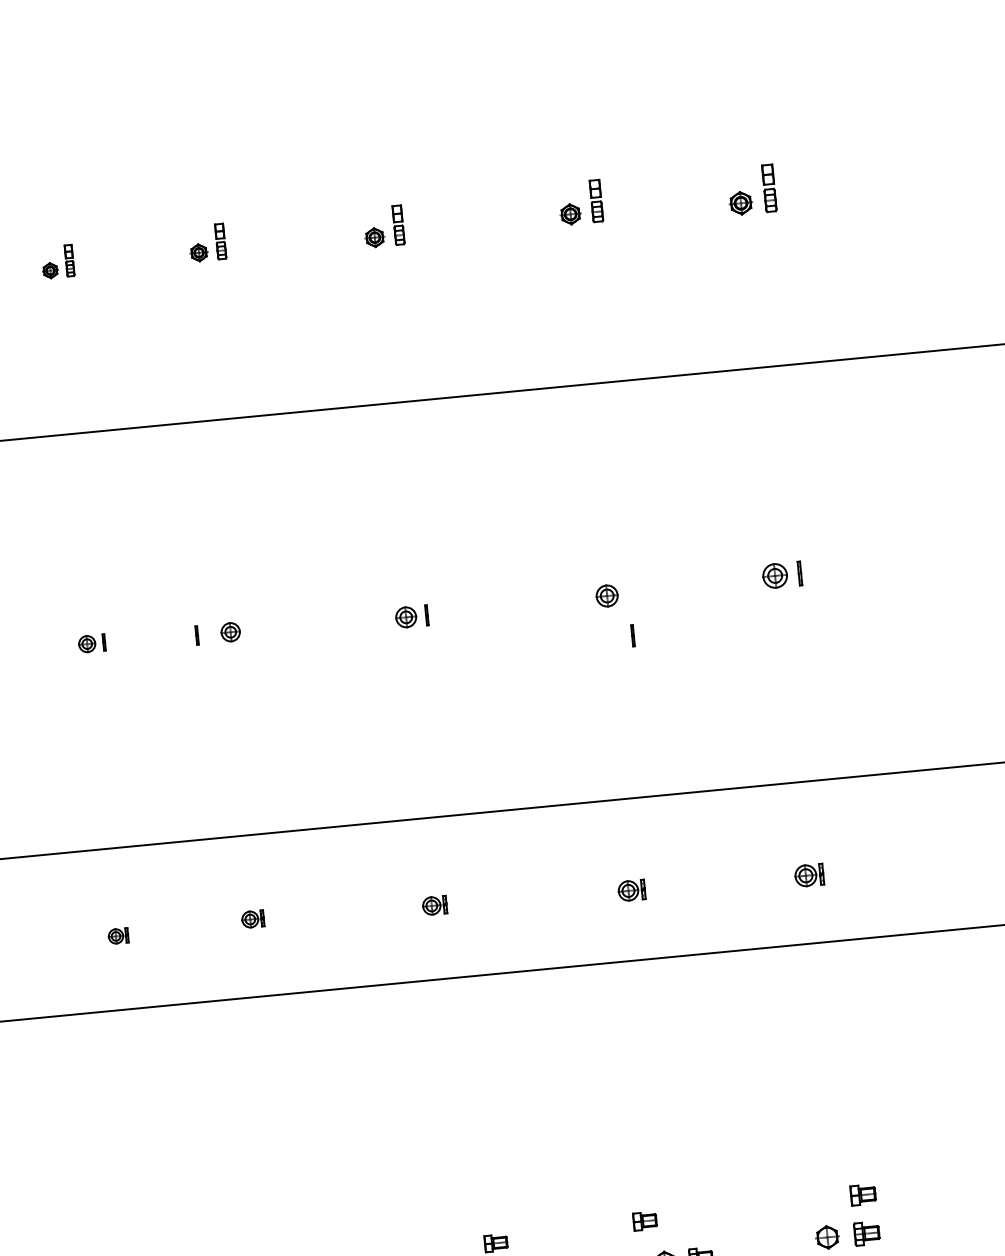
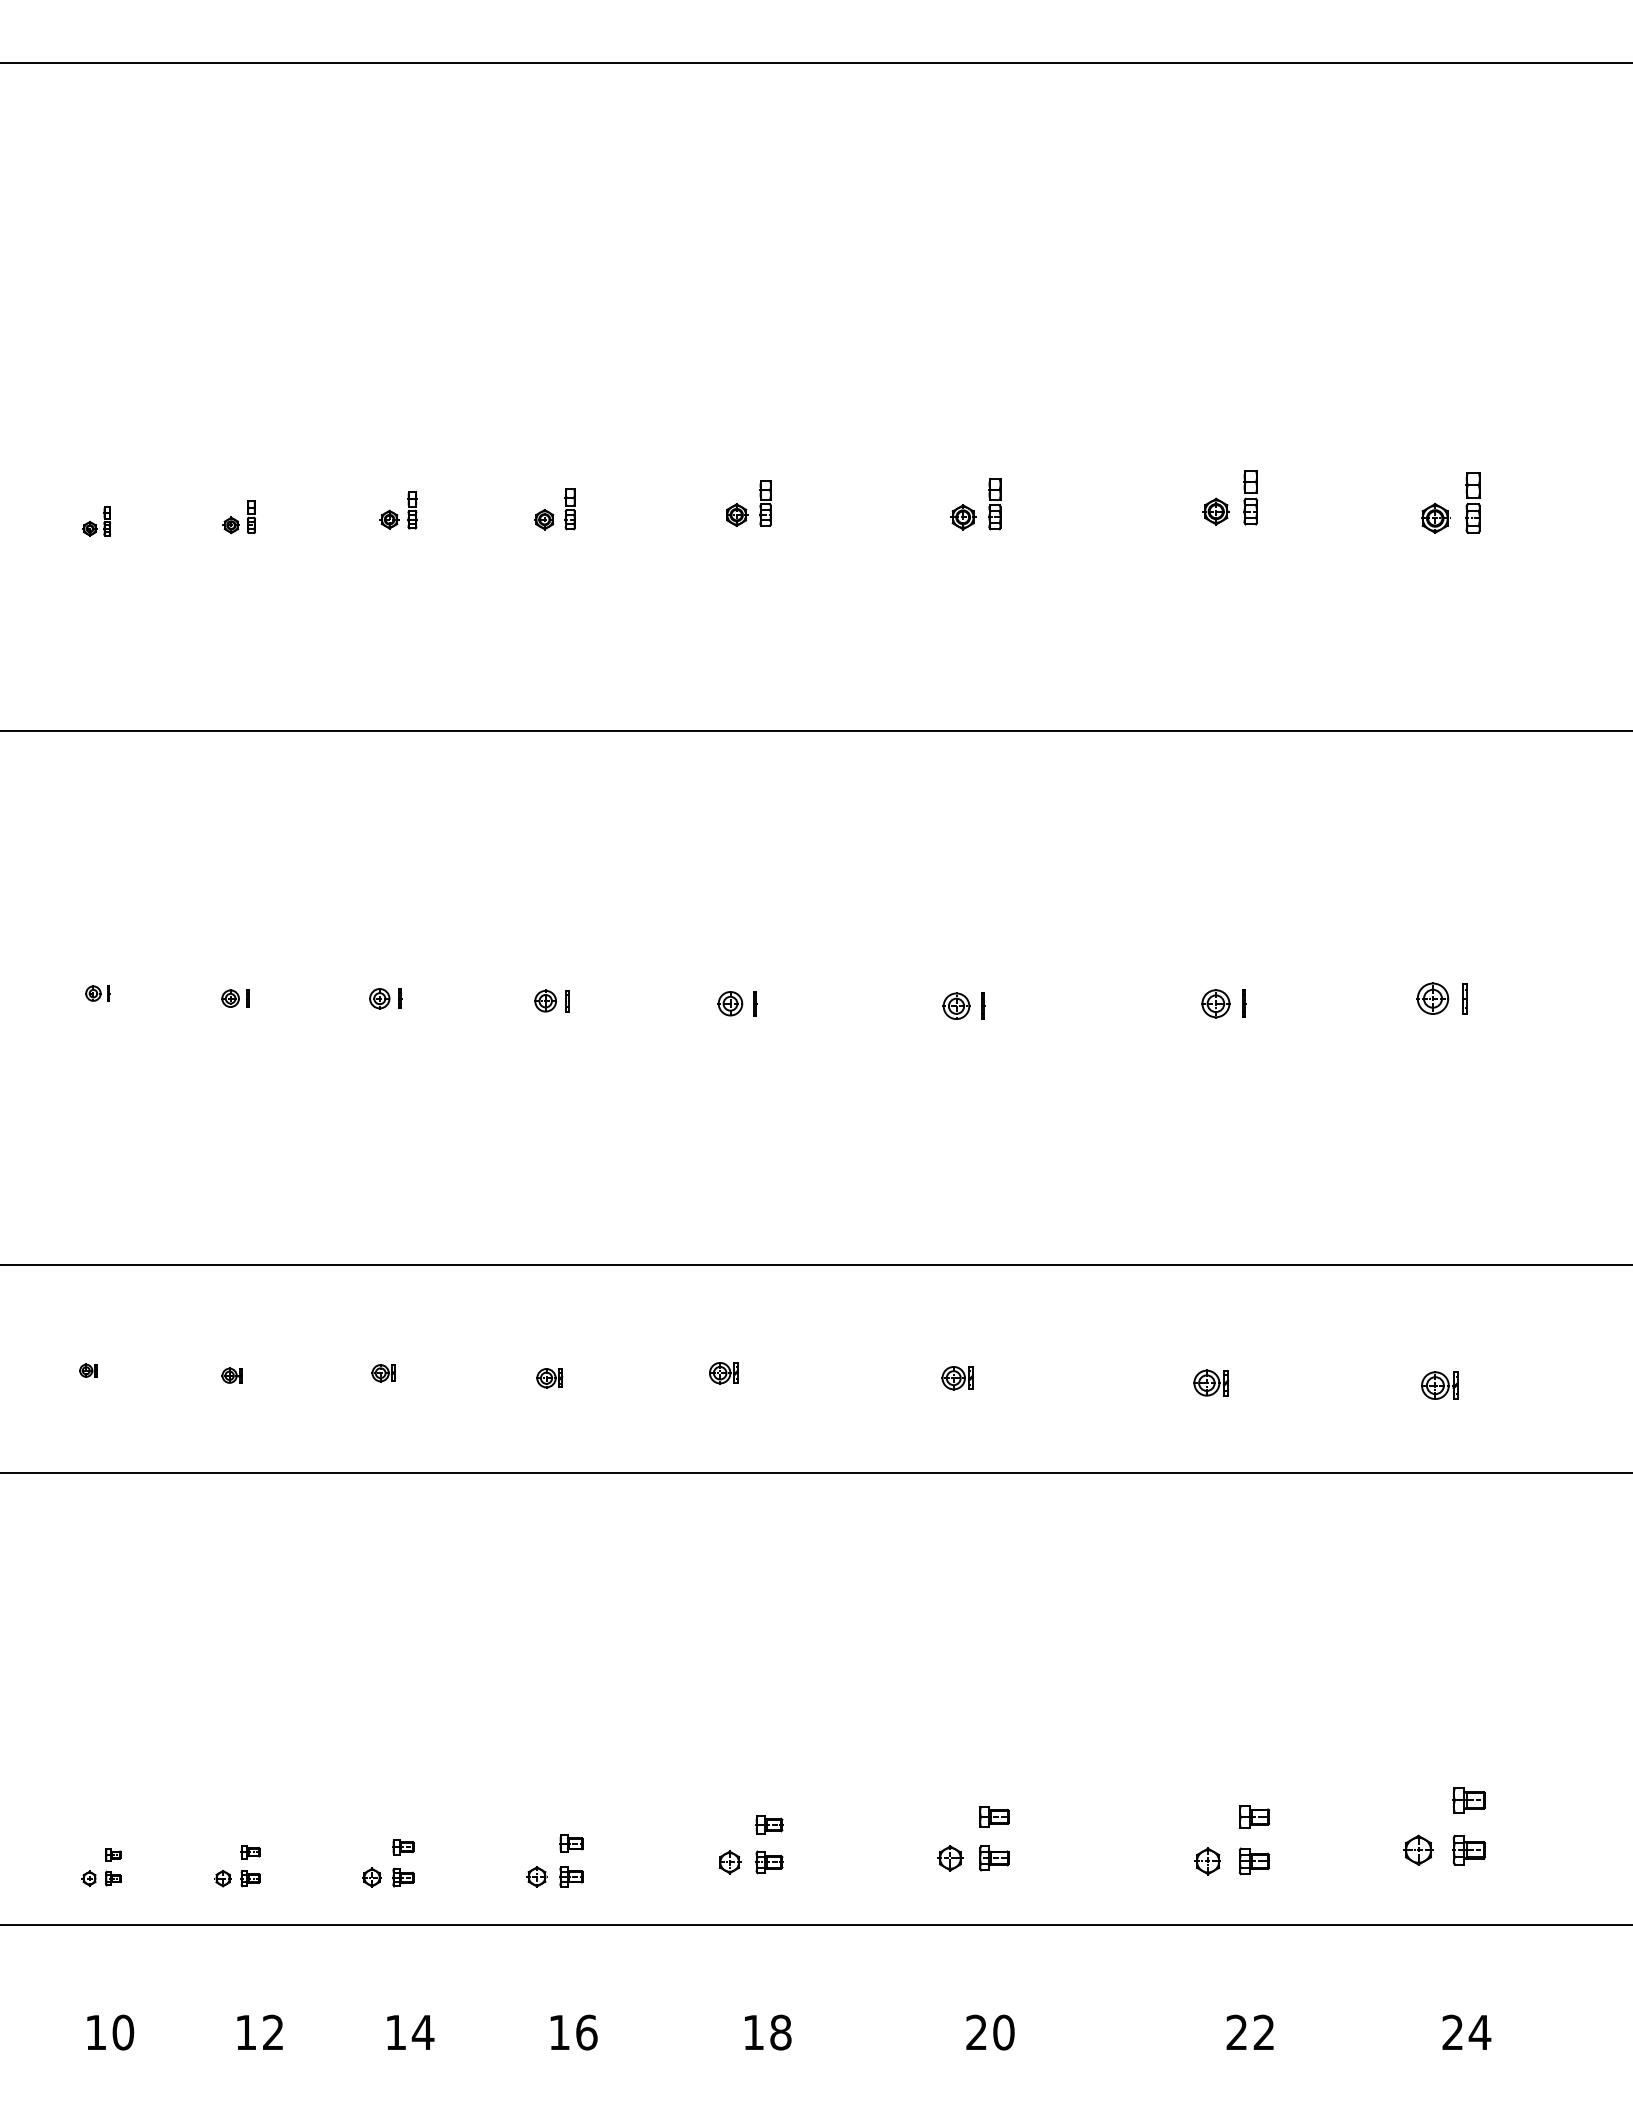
line: (197, 635) -> (755, 1003), moved
line: (633, 635) -> (1244, 1003), moved
part: (645, 1220) -> (1254, 1816), moved

